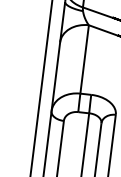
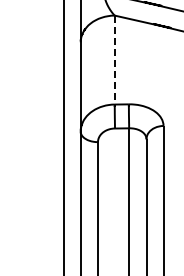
line: (84, 59) -> (114, 60), solid -> dashed

